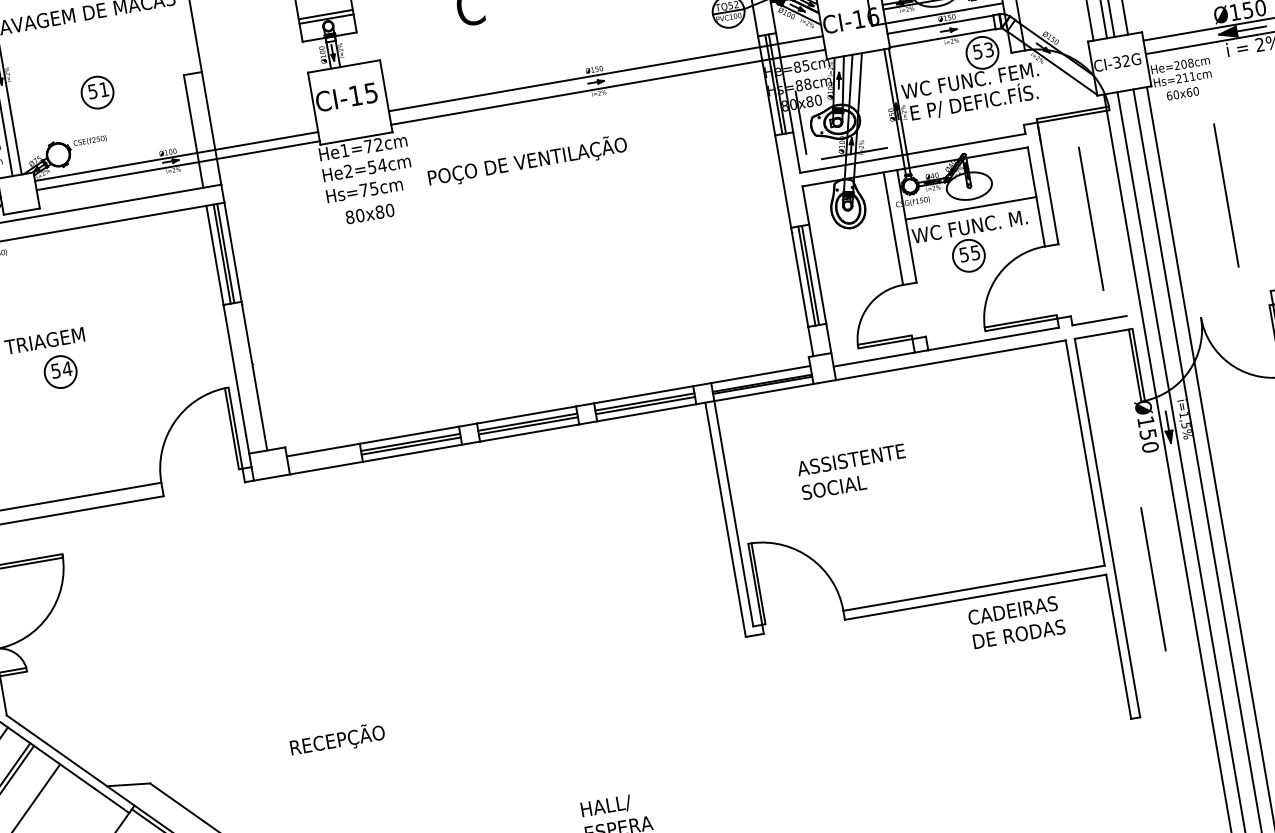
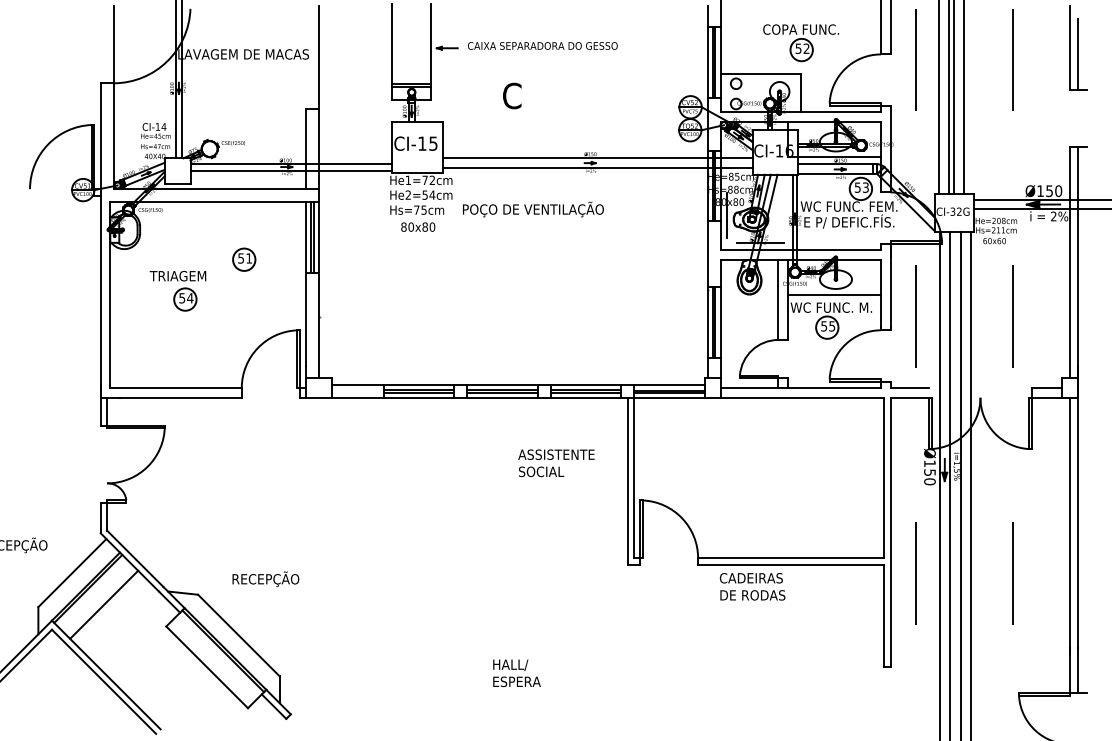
part: (97, 92) -> (244, 259), moved
text: (853, 472) -> (556, 463), moved
text: (1016, 621) -> (752, 586), moved
text: (336, 739) -> (265, 578), moved

